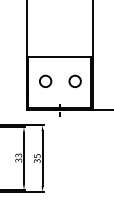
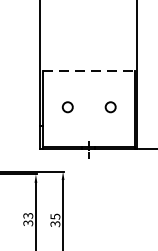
line: (60, 56) -> (89, 71), solid -> dashed
circle: (45, 80) -> (67, 106), size x0.6
circle: (74, 80) -> (109, 106), size x0.6

